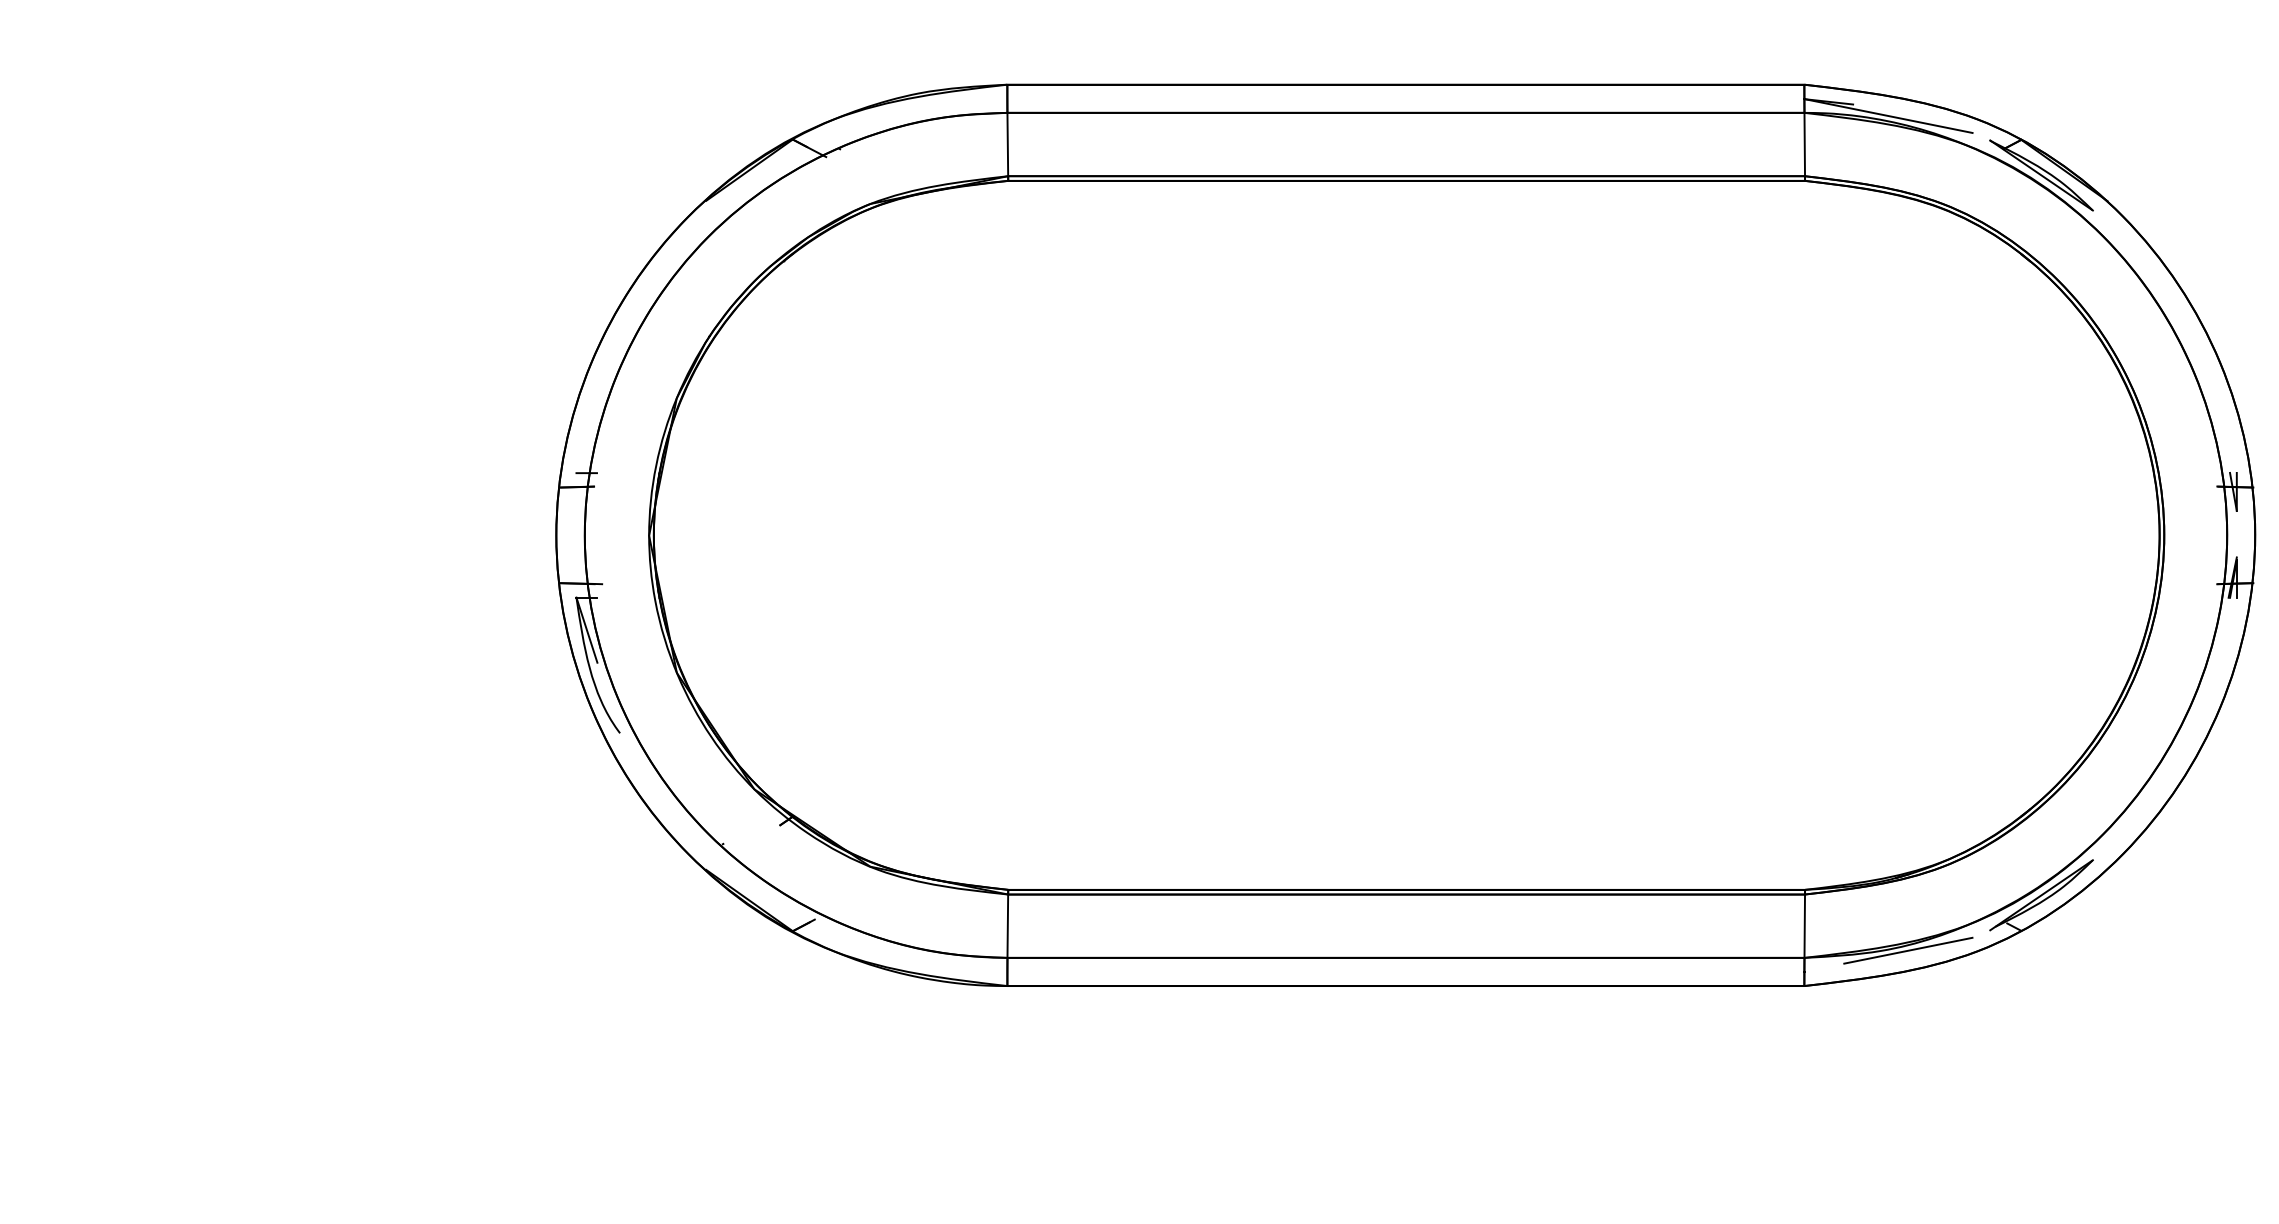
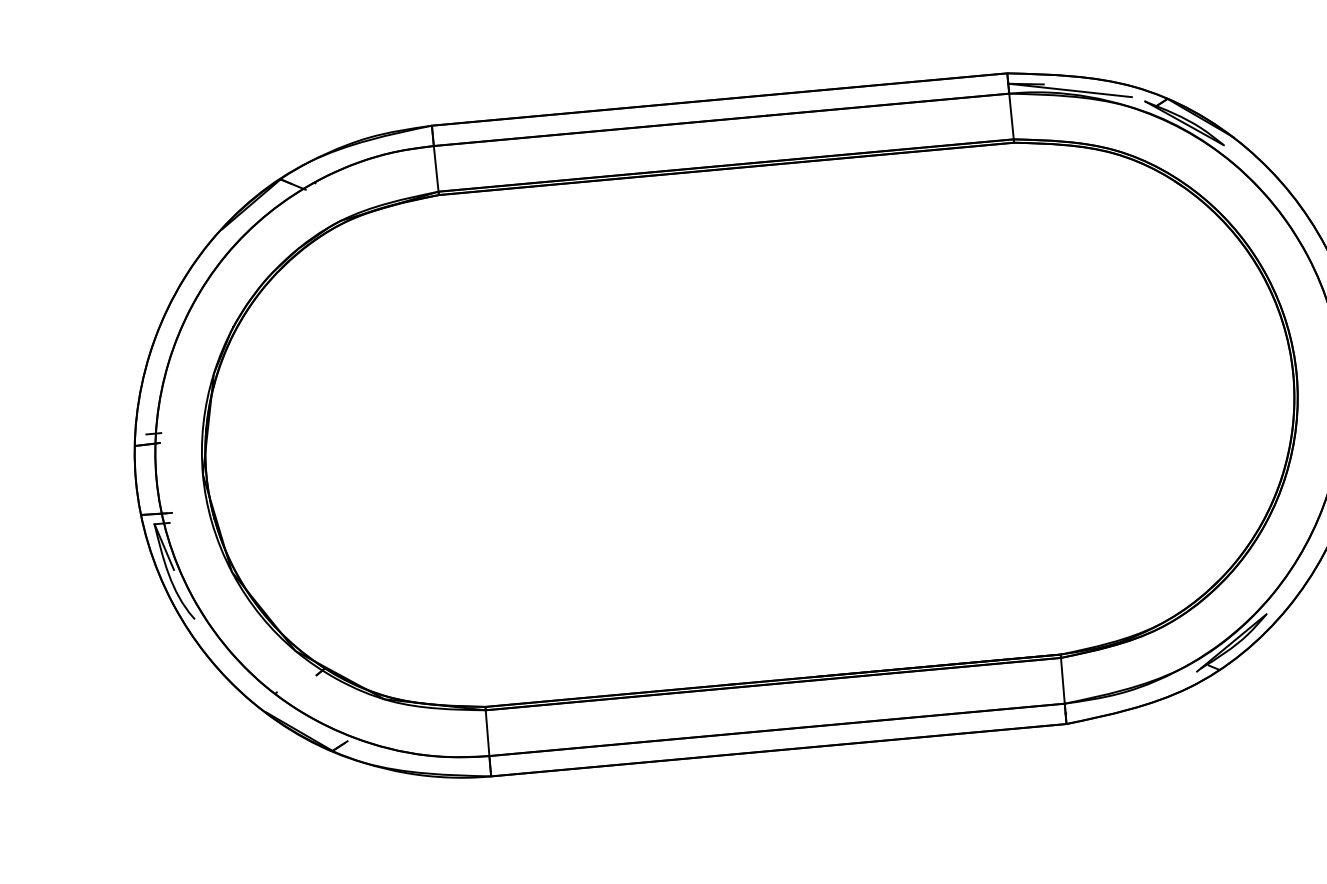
line: (1908, 950) -> (1139, 691), removed

